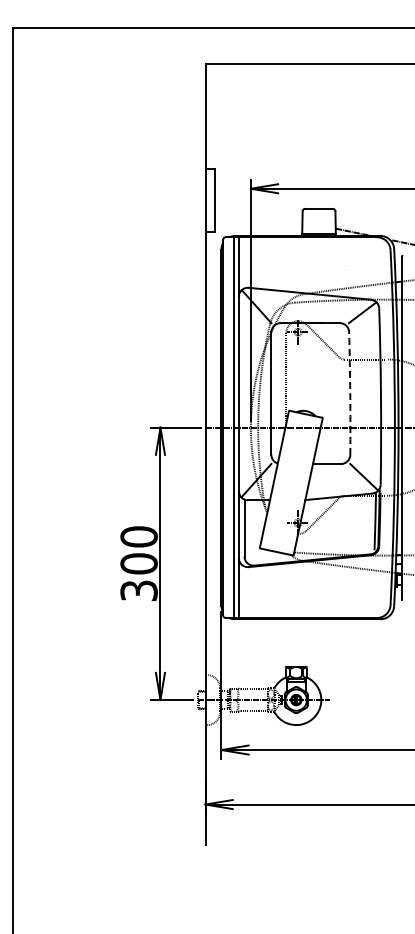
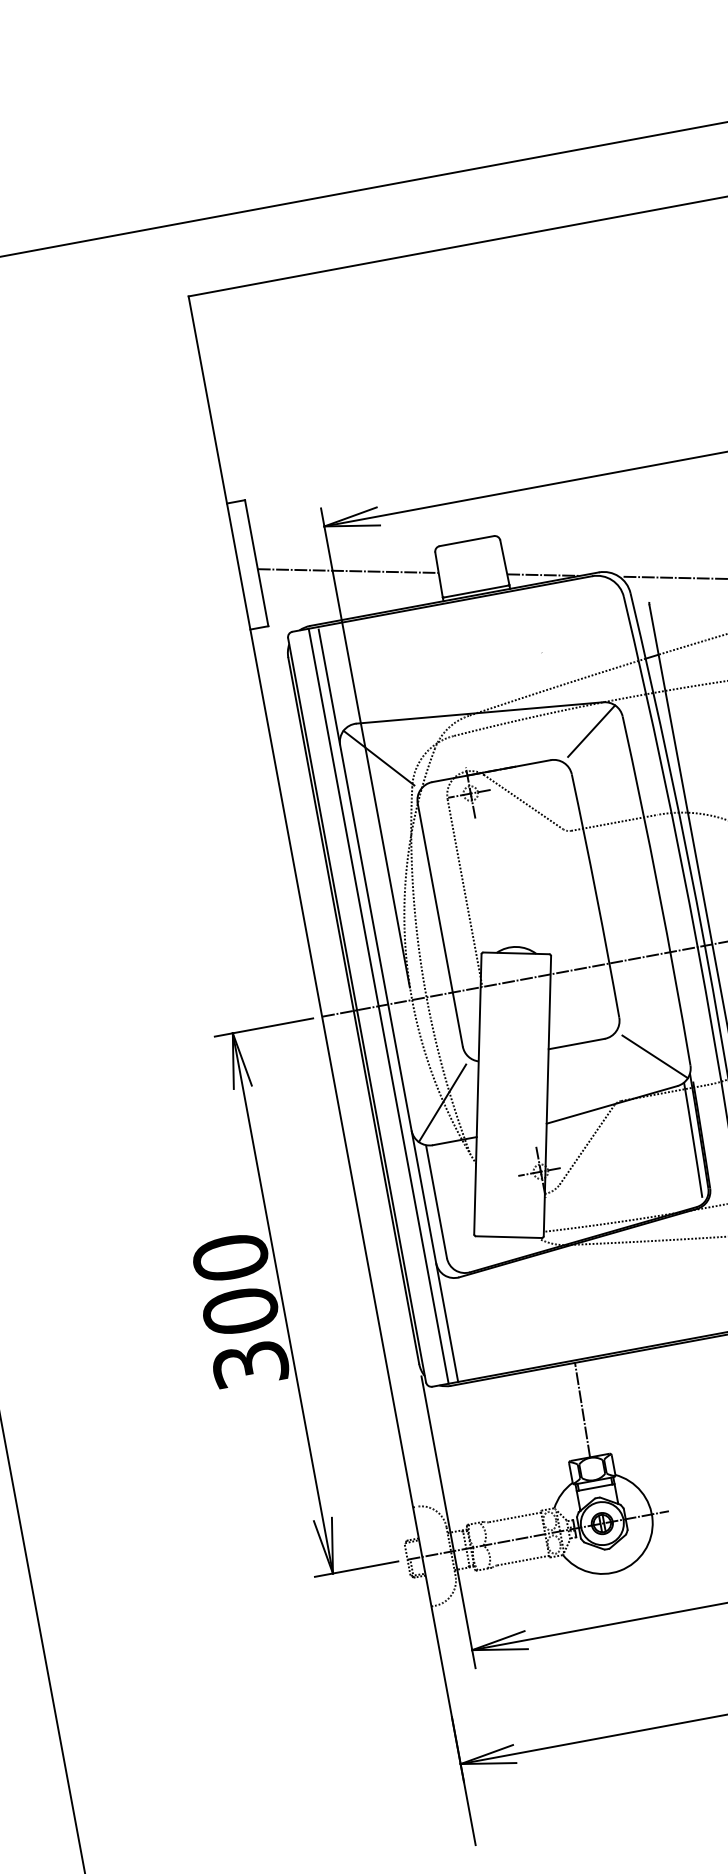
line: (258, 212) -> (348, 570), added
arc: (350, 393) -> (597, 895), dashed -> solid
line: (296, 642) -> (581, 1409), added

